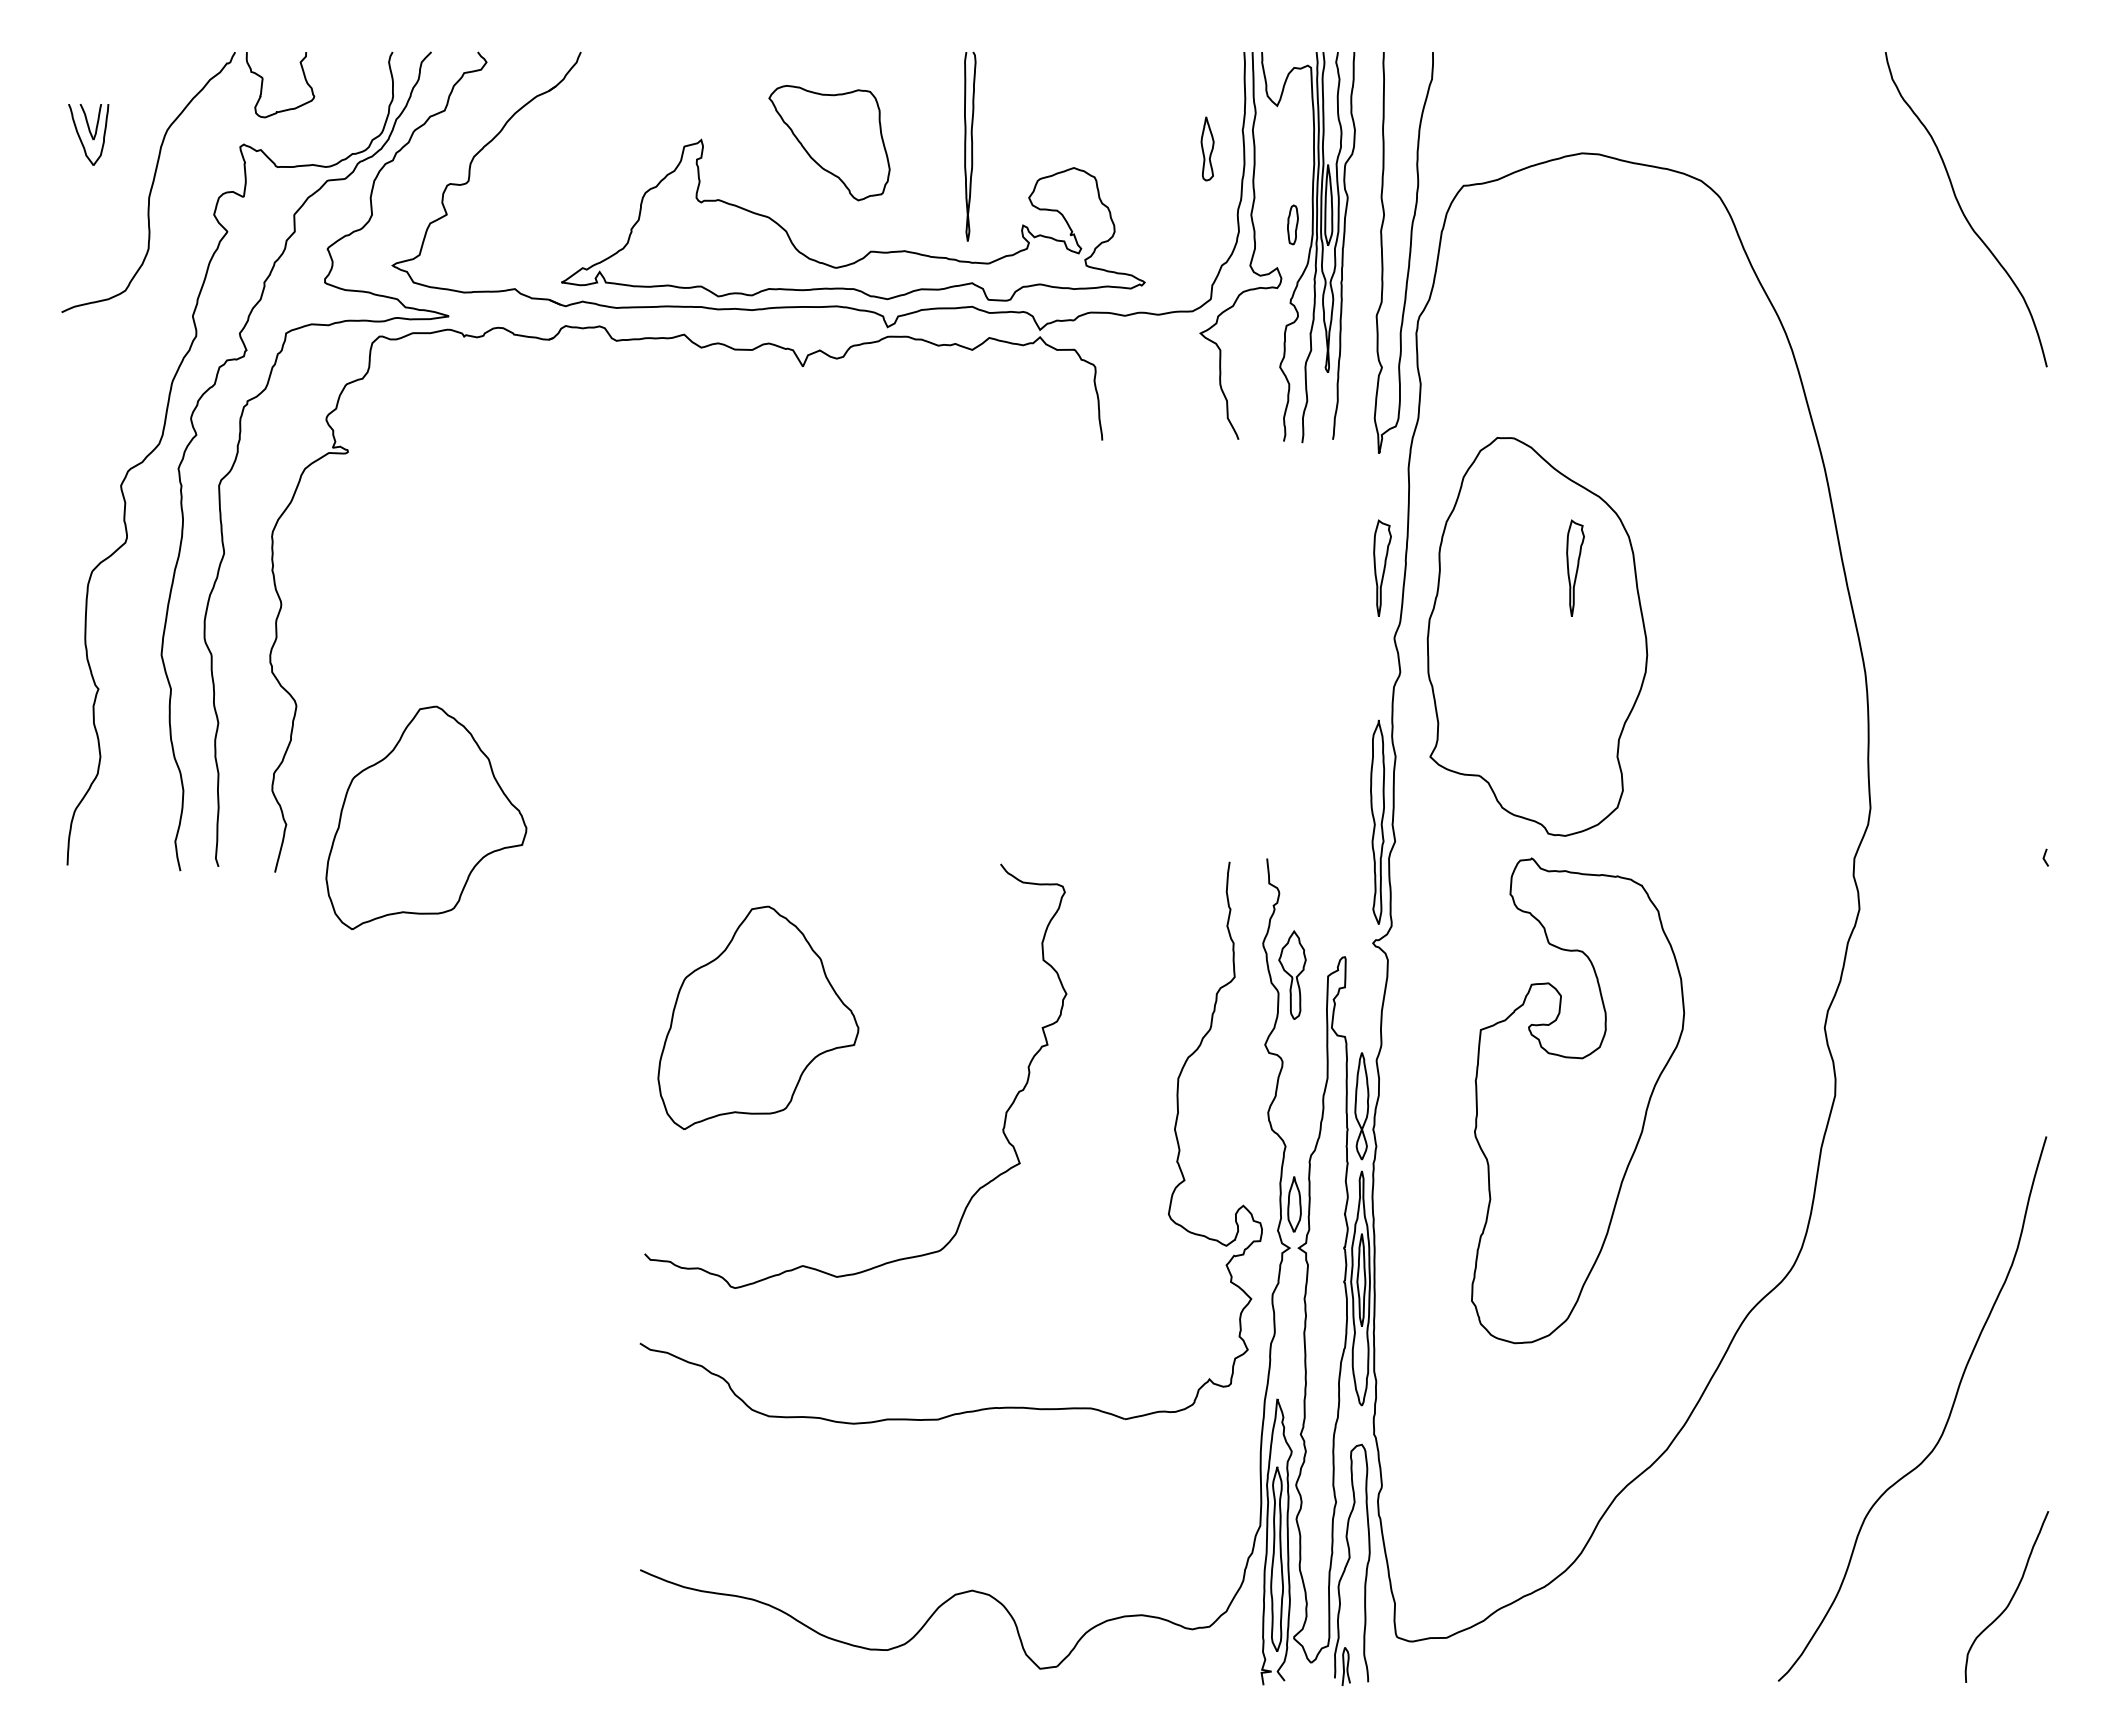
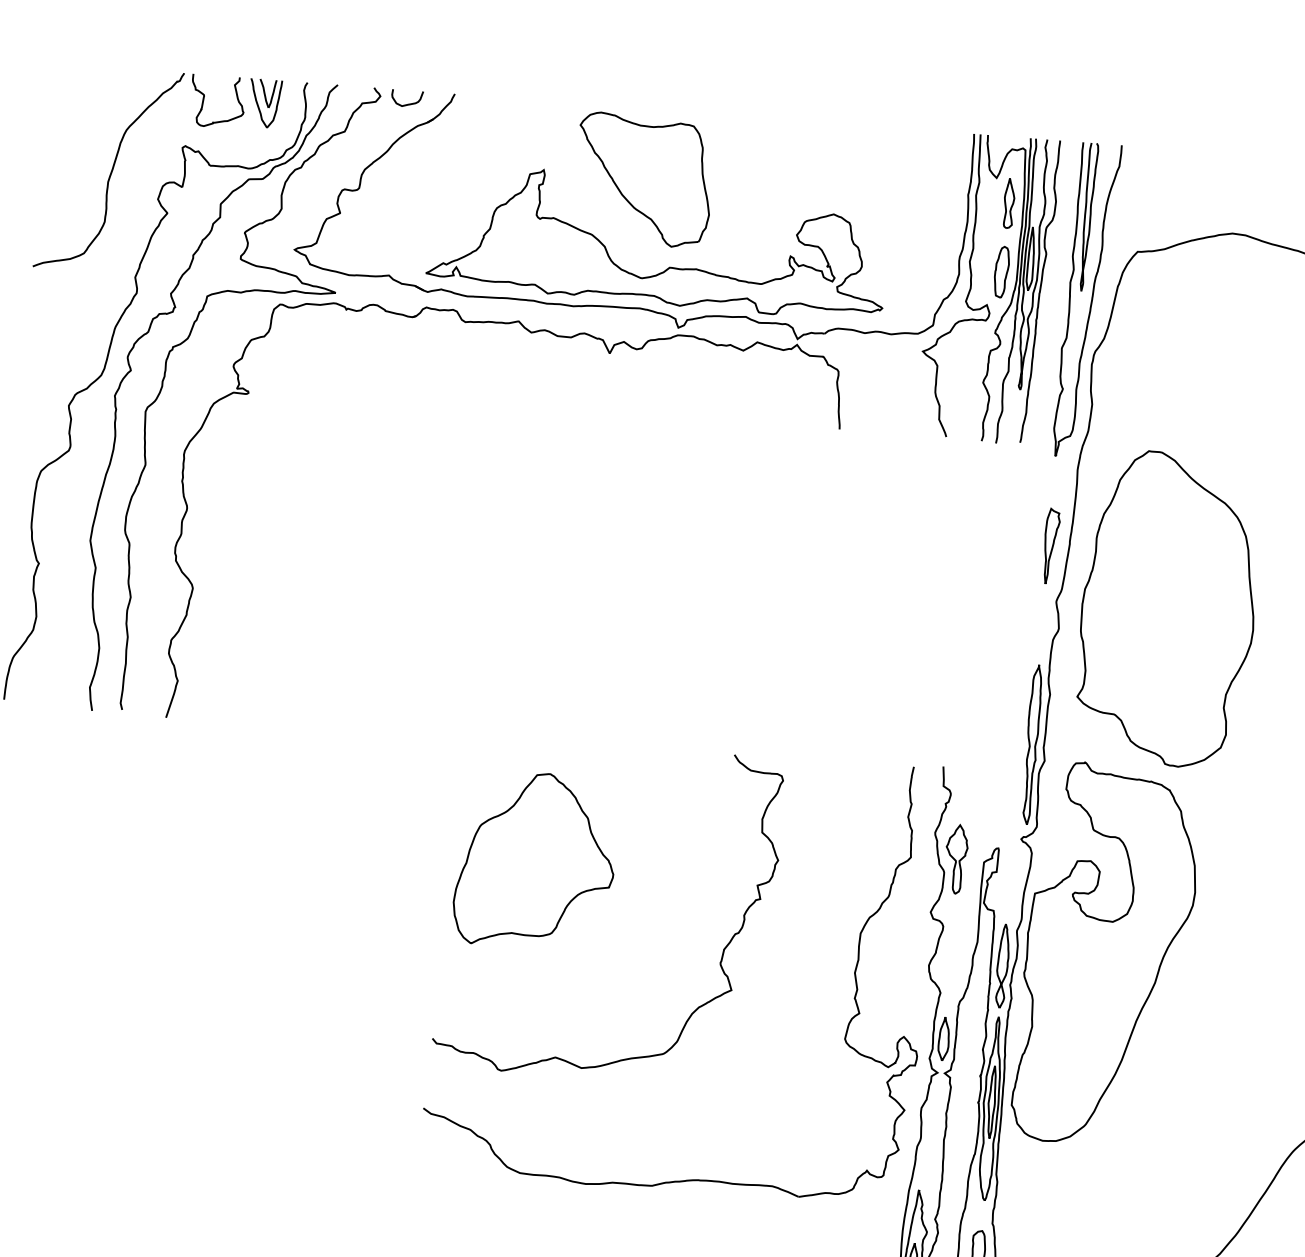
curve: (521, 69) -> (407, 104), added
part: (88, 134) -> (264, 103), moved
part: (829, 142) -> (644, 179), size x1.43
curve: (971, 146) -> (1089, 217), moved
part: (1207, 148) -> (1009, 203), moved
part: (1292, 224) -> (1001, 271), size x1.67
part: (1575, 567) -> (1202, 557), removed
part: (426, 817) -> (287, 683), removed
part: (1578, 1100) -> (1107, 954), moved

